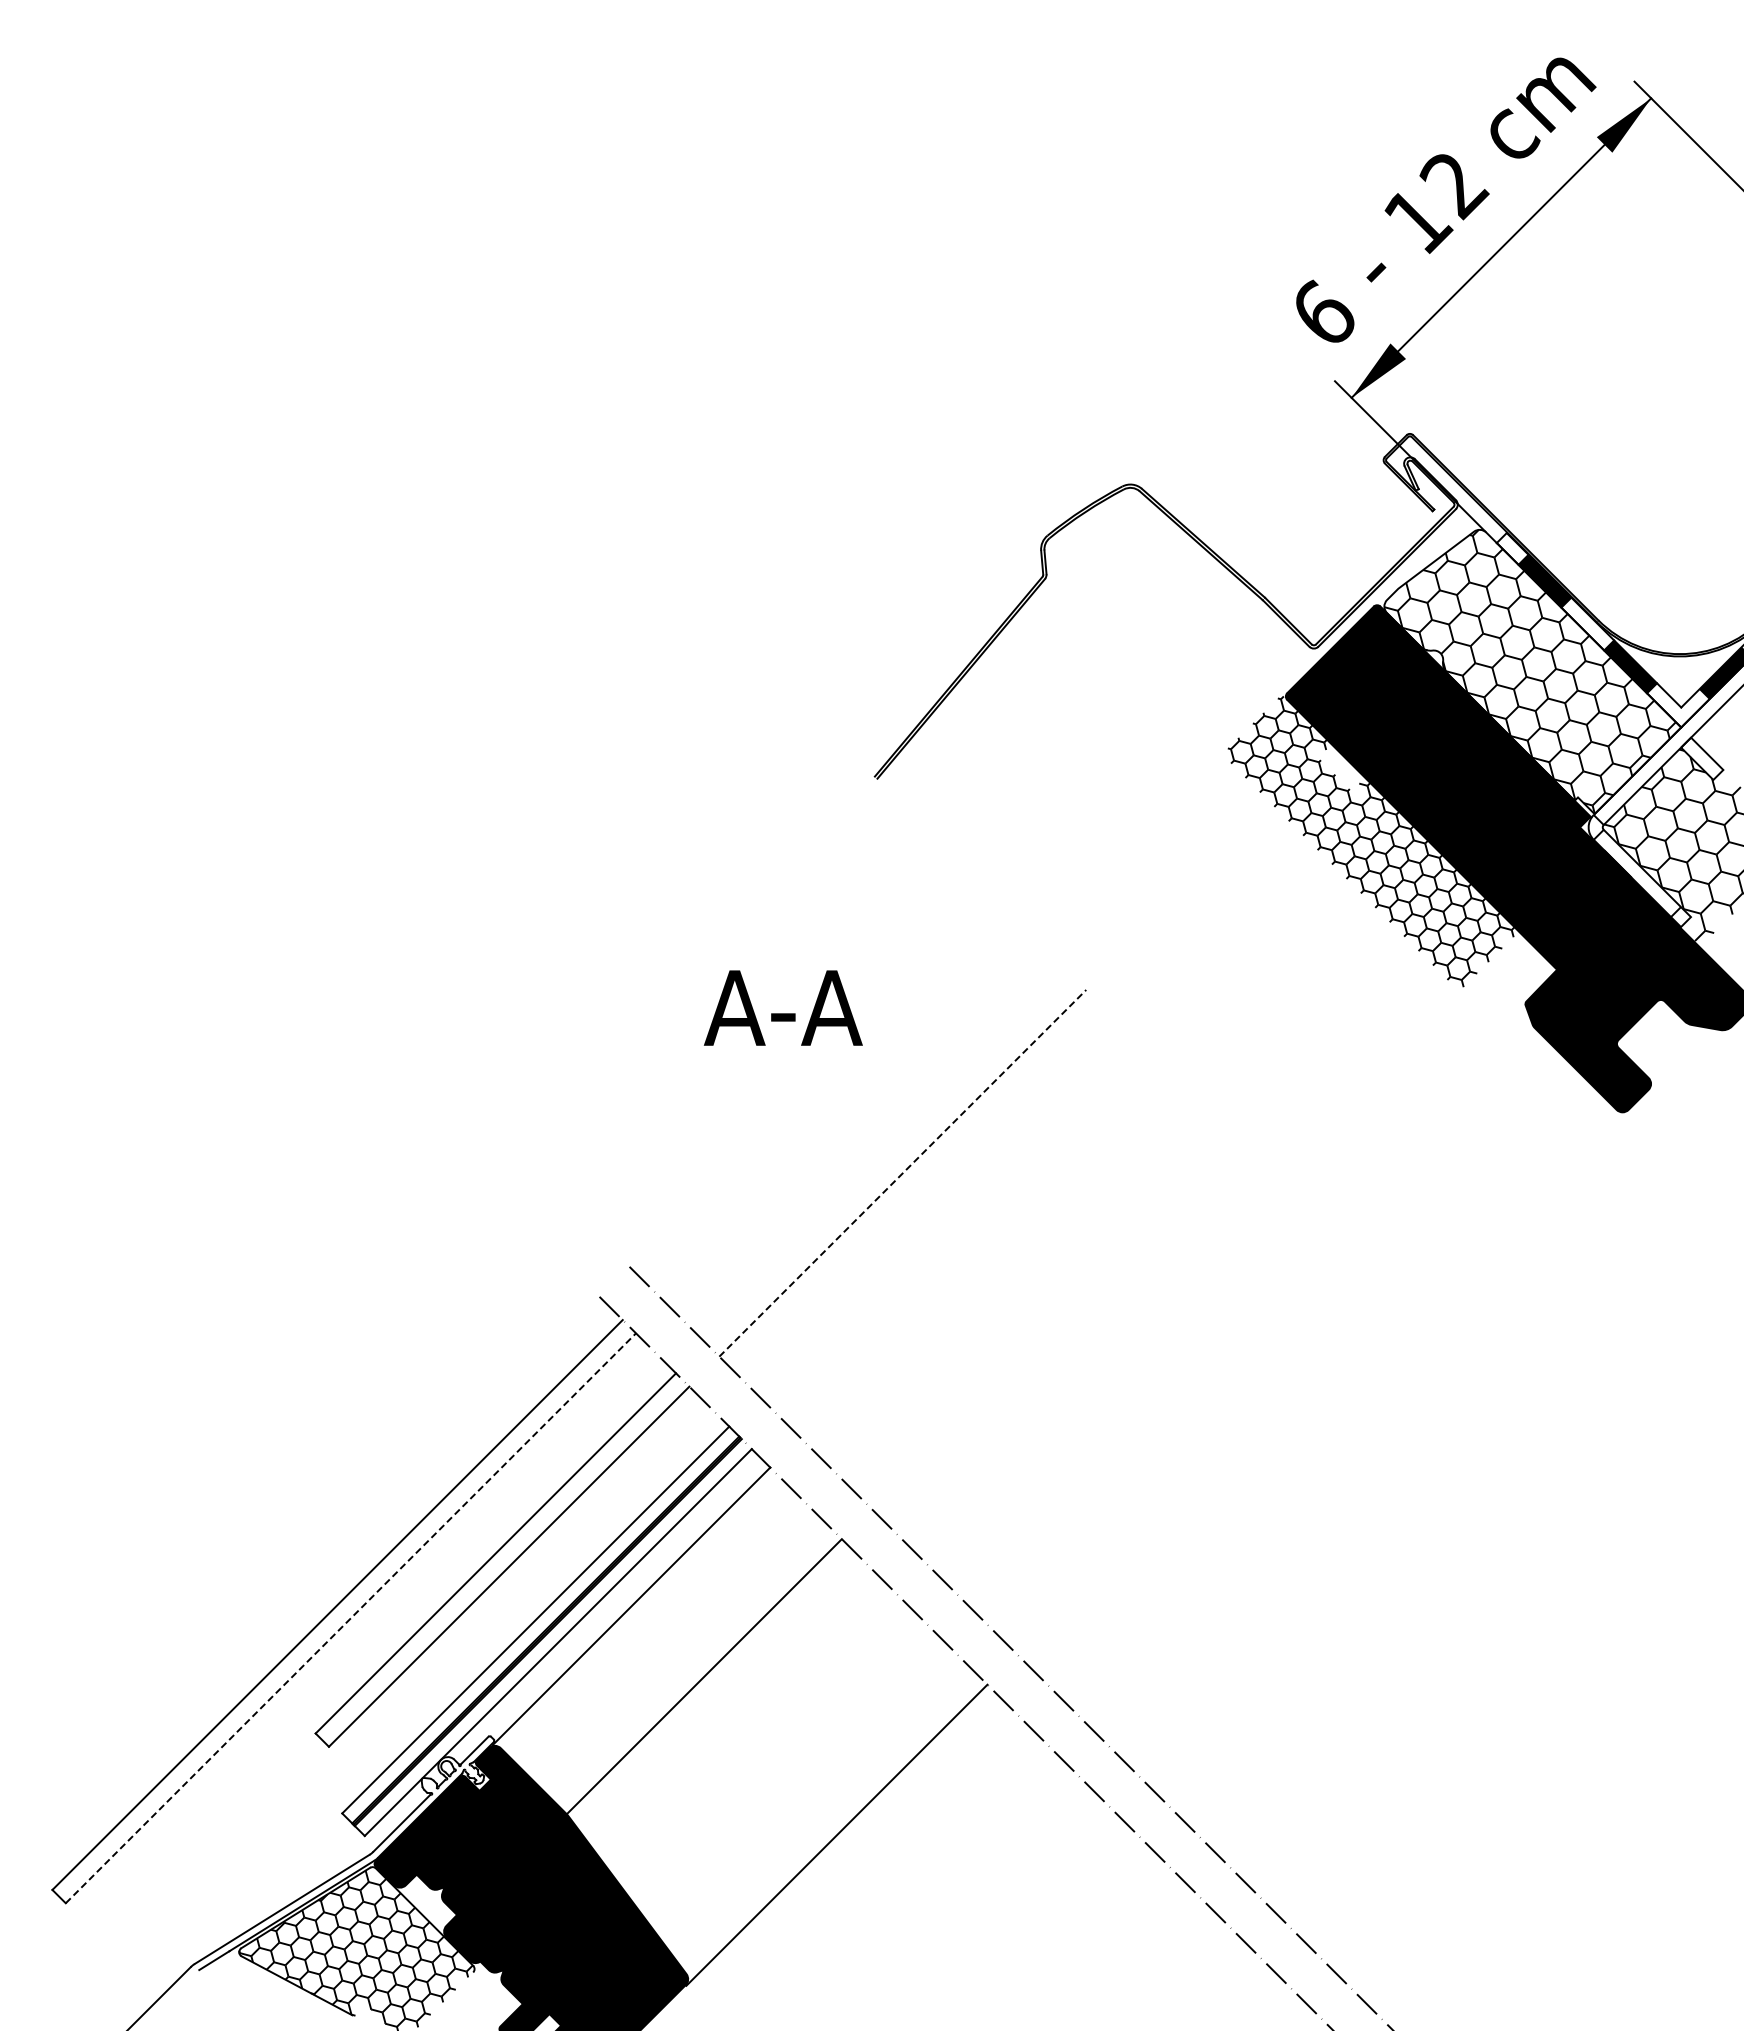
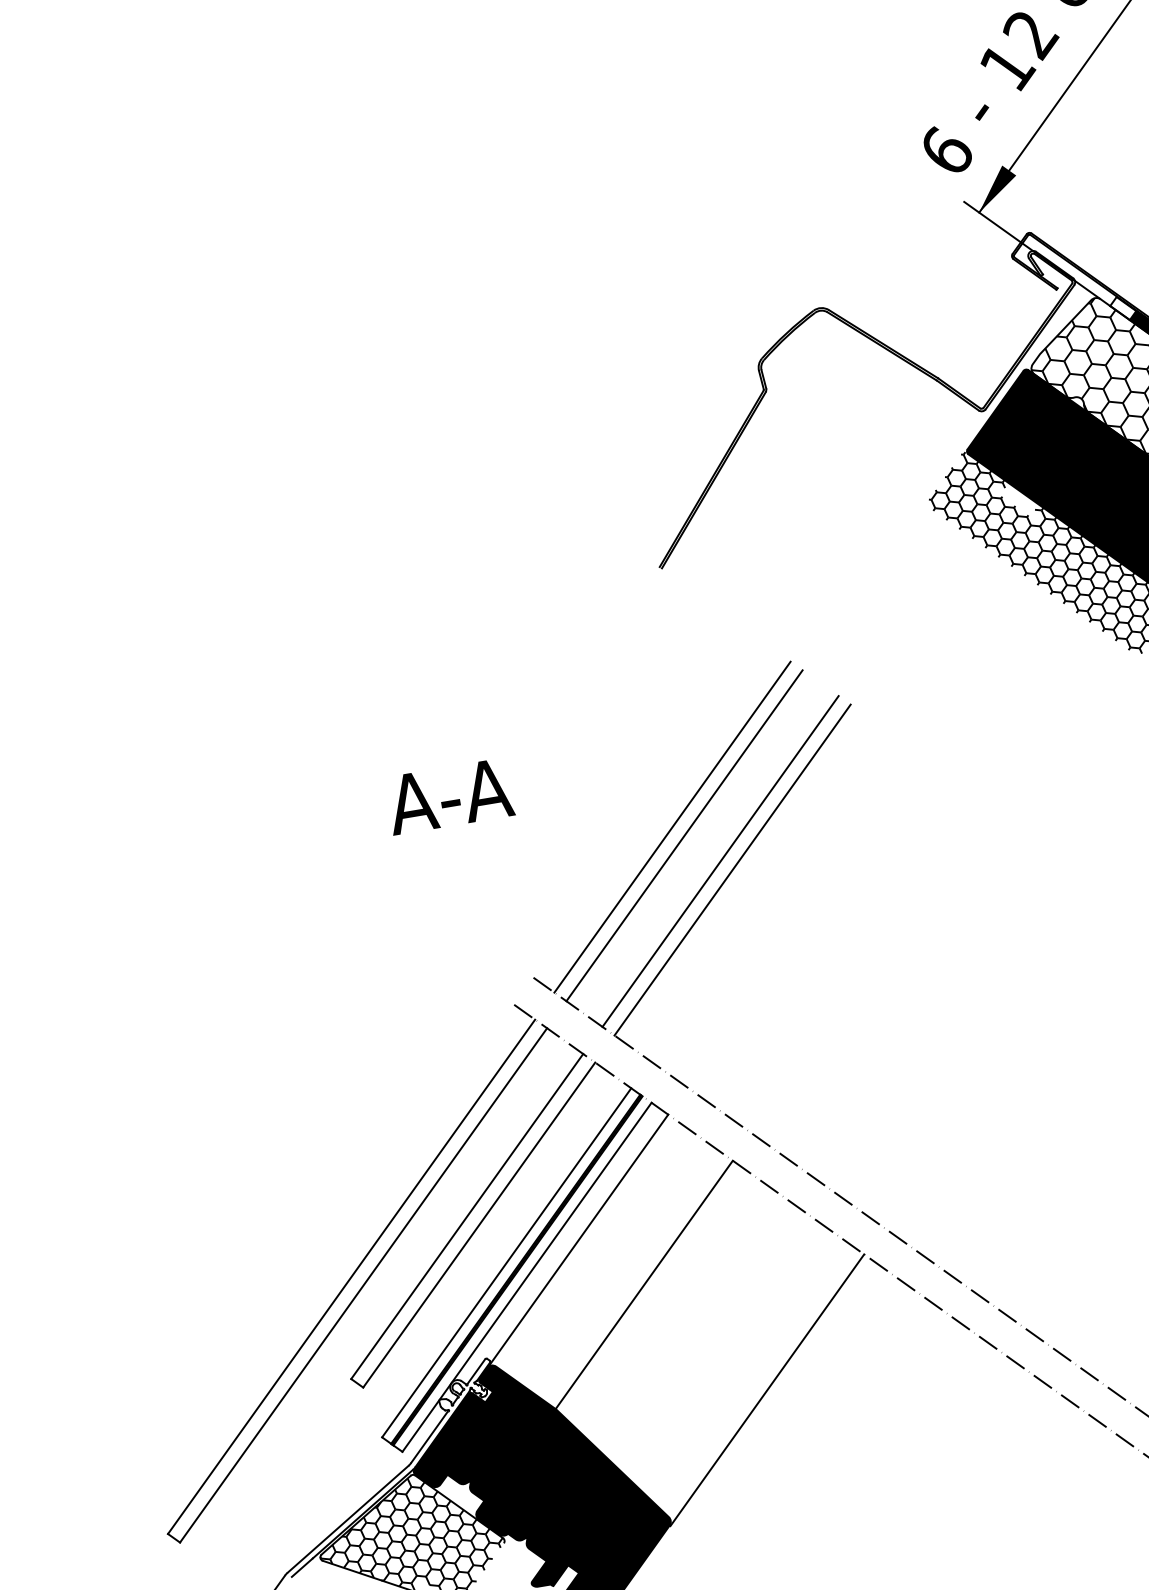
text: (782, 1007) -> (449, 796), moved
line: (835, 1106) -> (671, 827), added
line: (849, 1119) -> (684, 835), added
line: (889, 1159) -> (720, 861), added
line: (903, 1172) -> (733, 869), dashed -> solid
line: (351, 1617) -> (363, 1284), dashed -> solid

